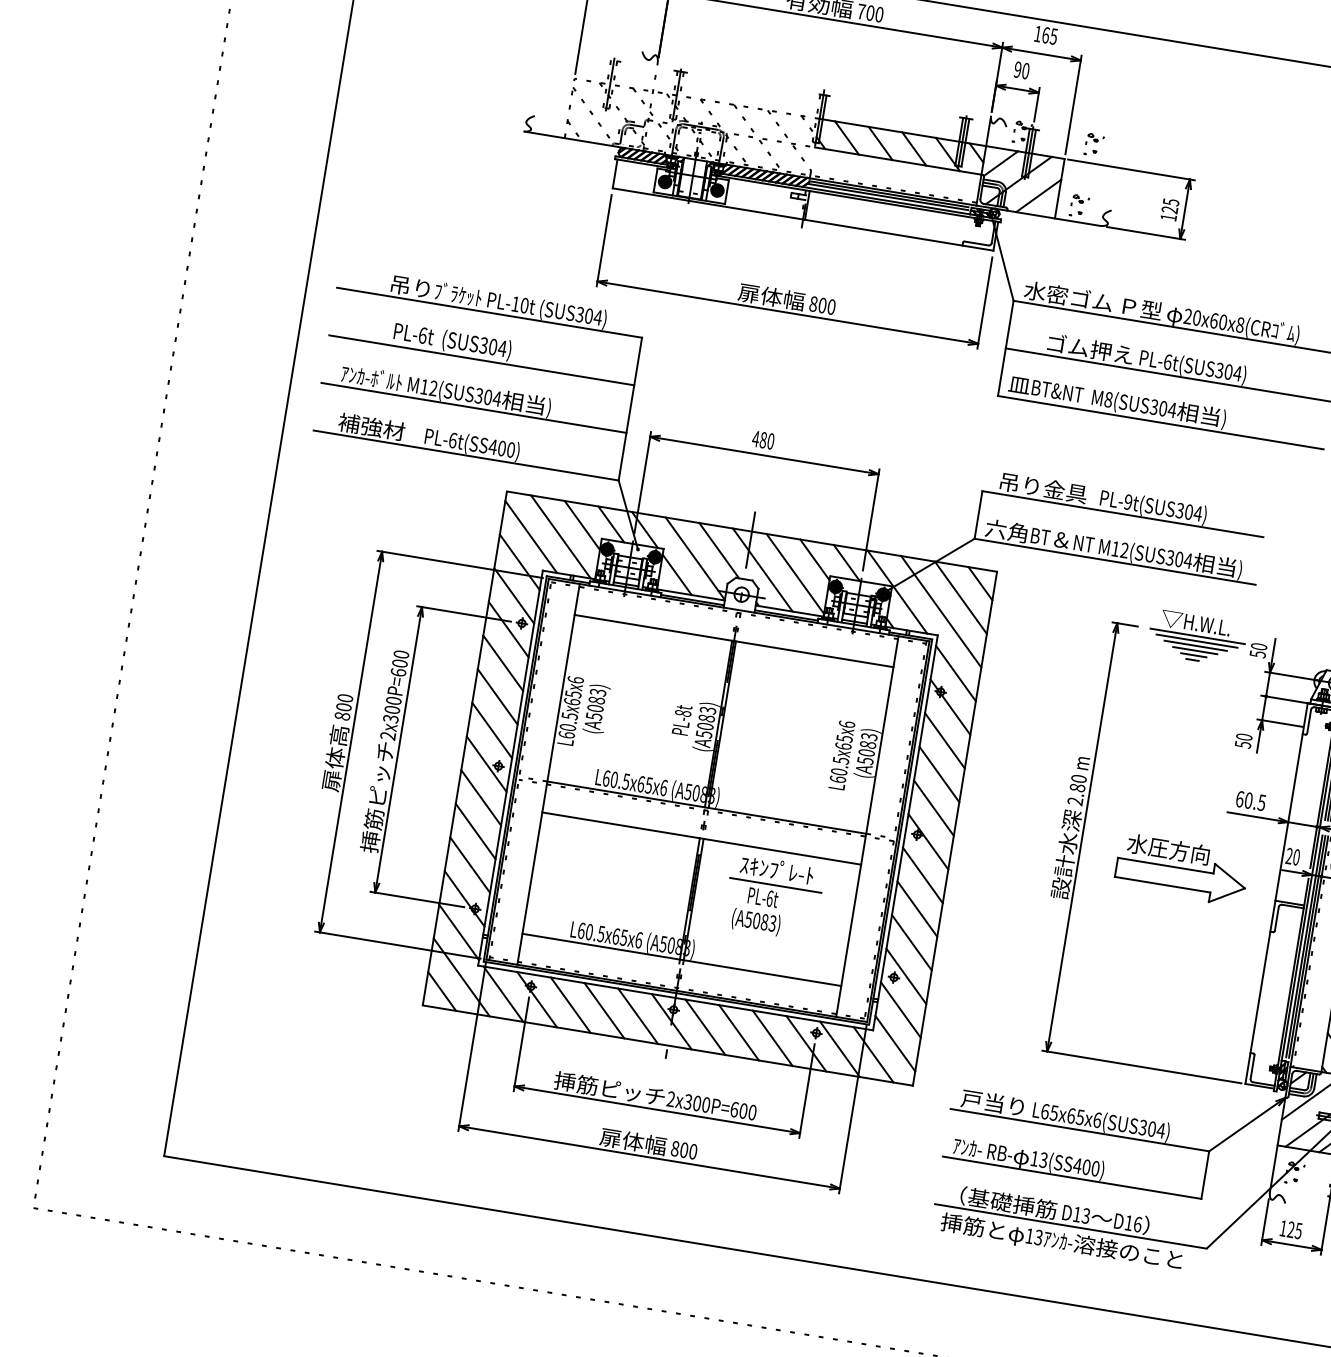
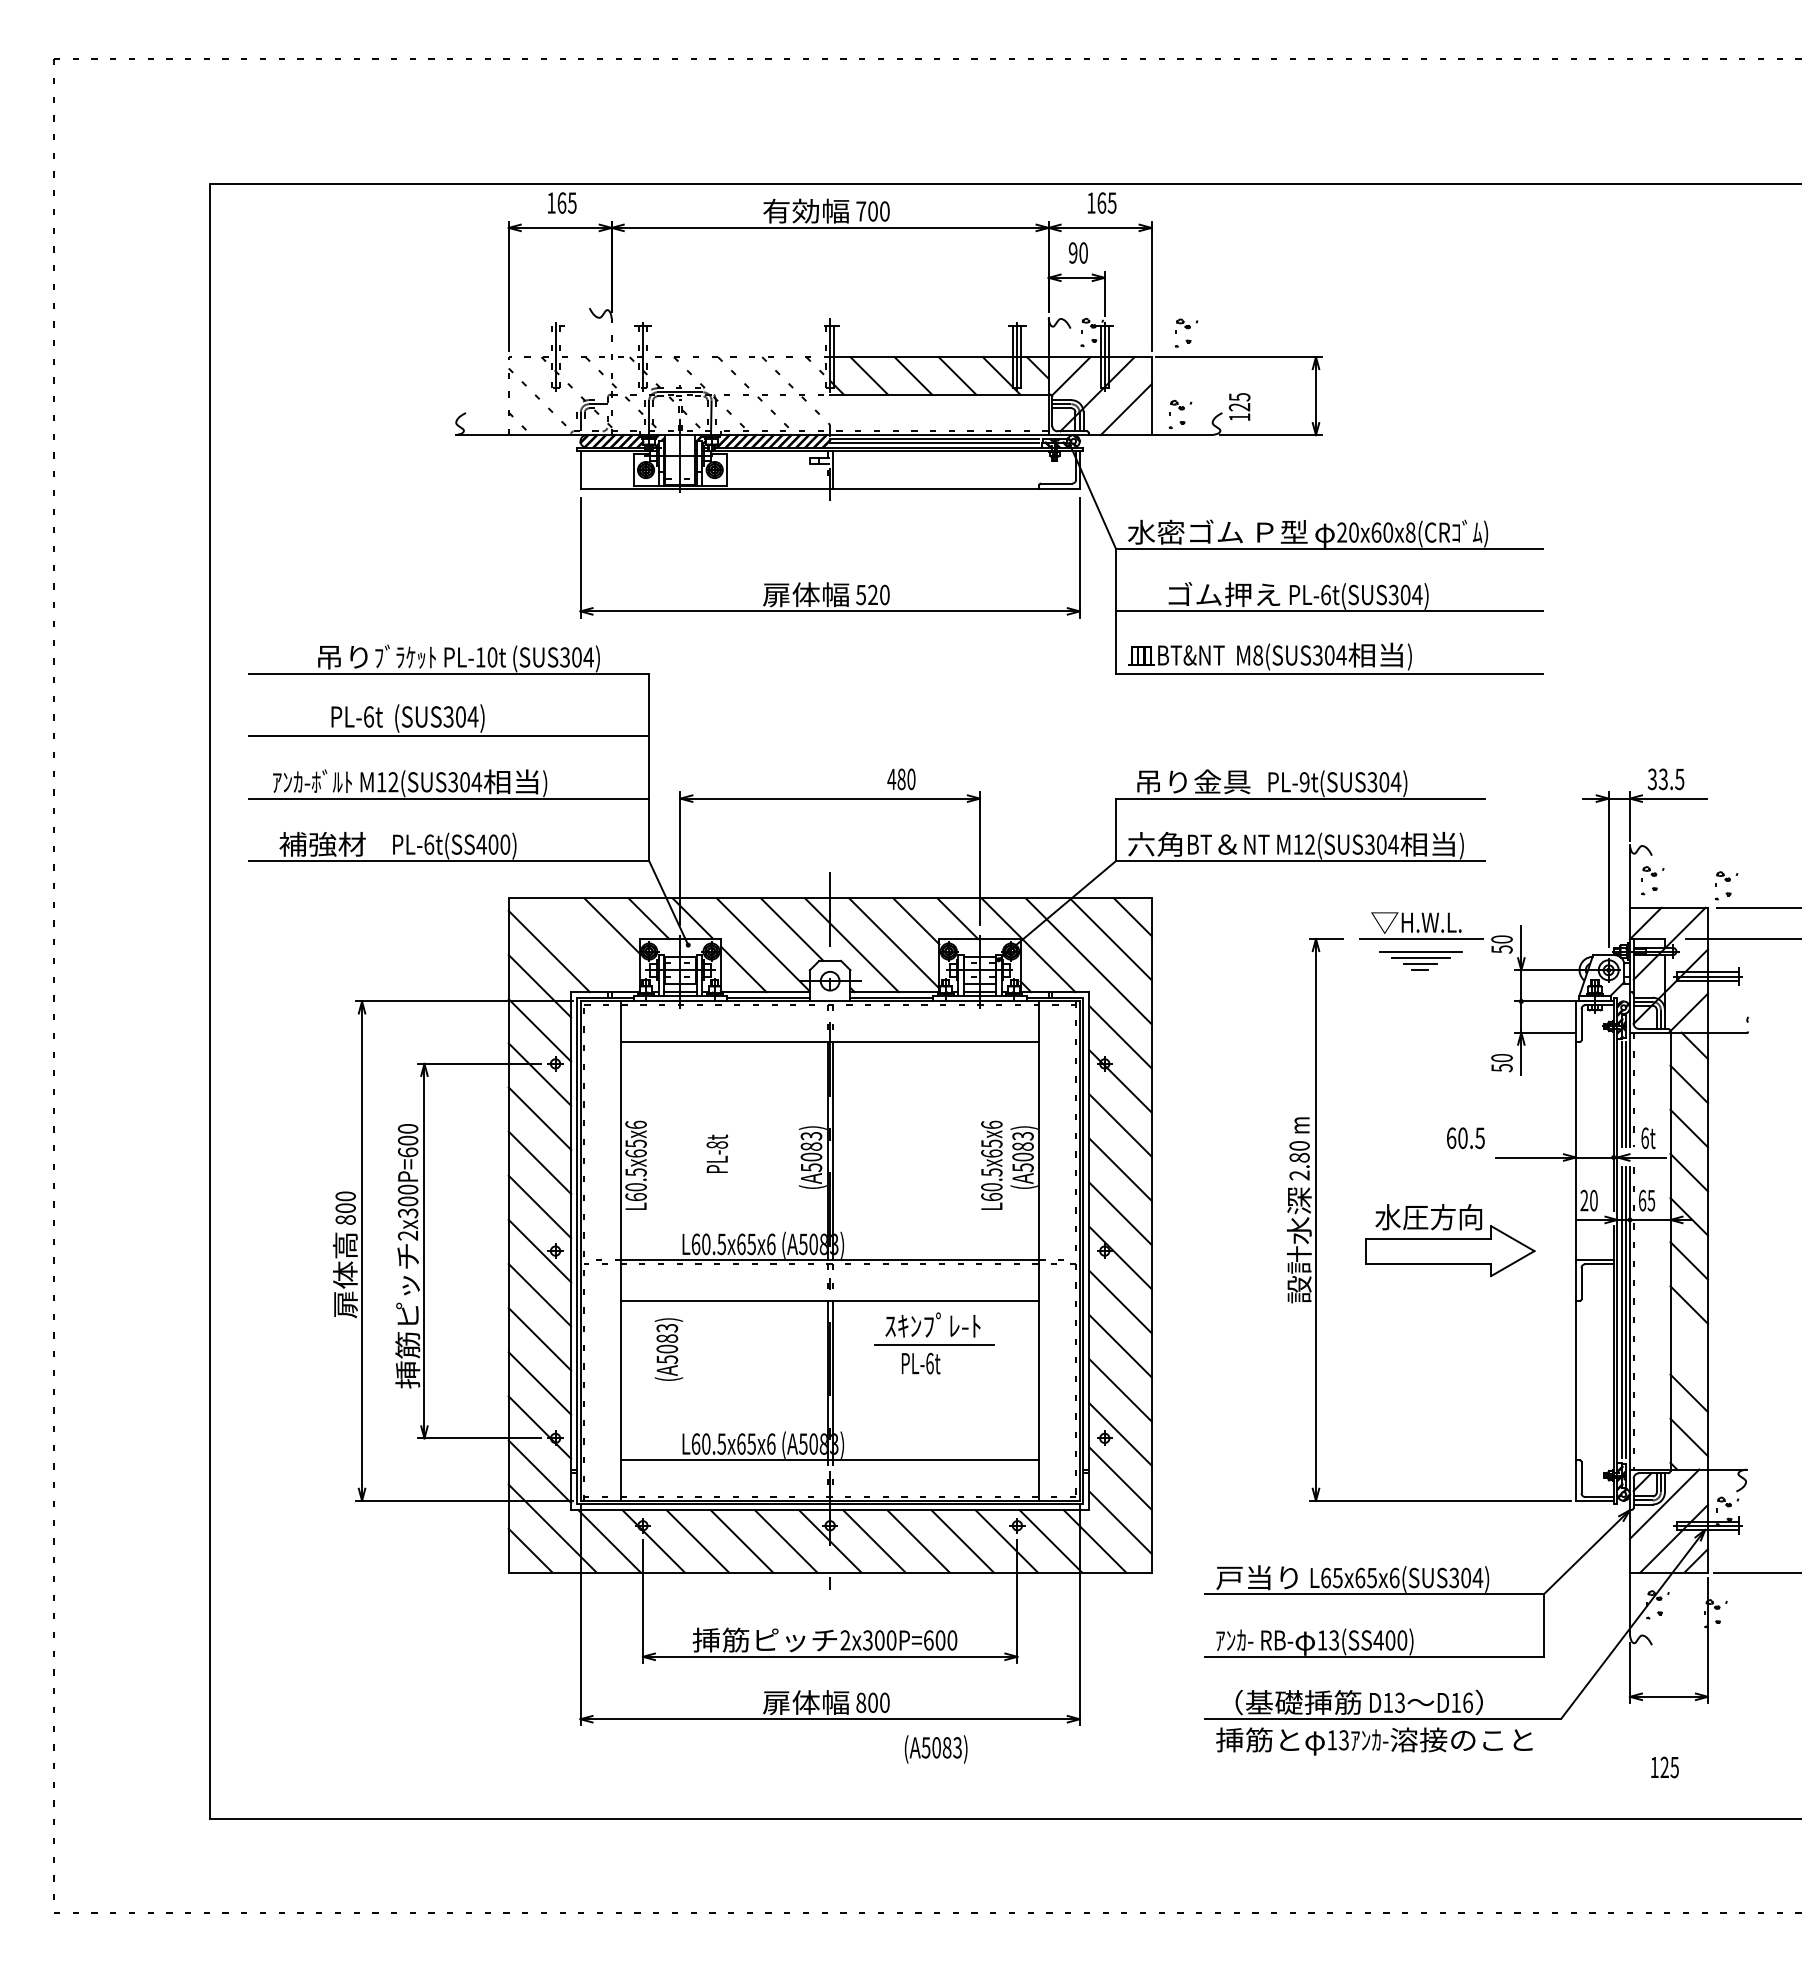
text: (1169, 209) -> (1239, 406), moved
text: (817, 304) -> (866, 594), 800 -> 520
text: (763, 440) -> (901, 779), moved
line: (561, 537) -> (587, 945), removed
line: (1196, 641) -> (1421, 945), removed
text: (596, 708) -> (668, 1349), moved
text: (682, 719) -> (717, 1153), moved
text: (1250, 801) -> (1465, 1138), moved
text: (755, 922) -> (935, 1749), moved
text: (1290, 1229) -> (1664, 1767), moved

